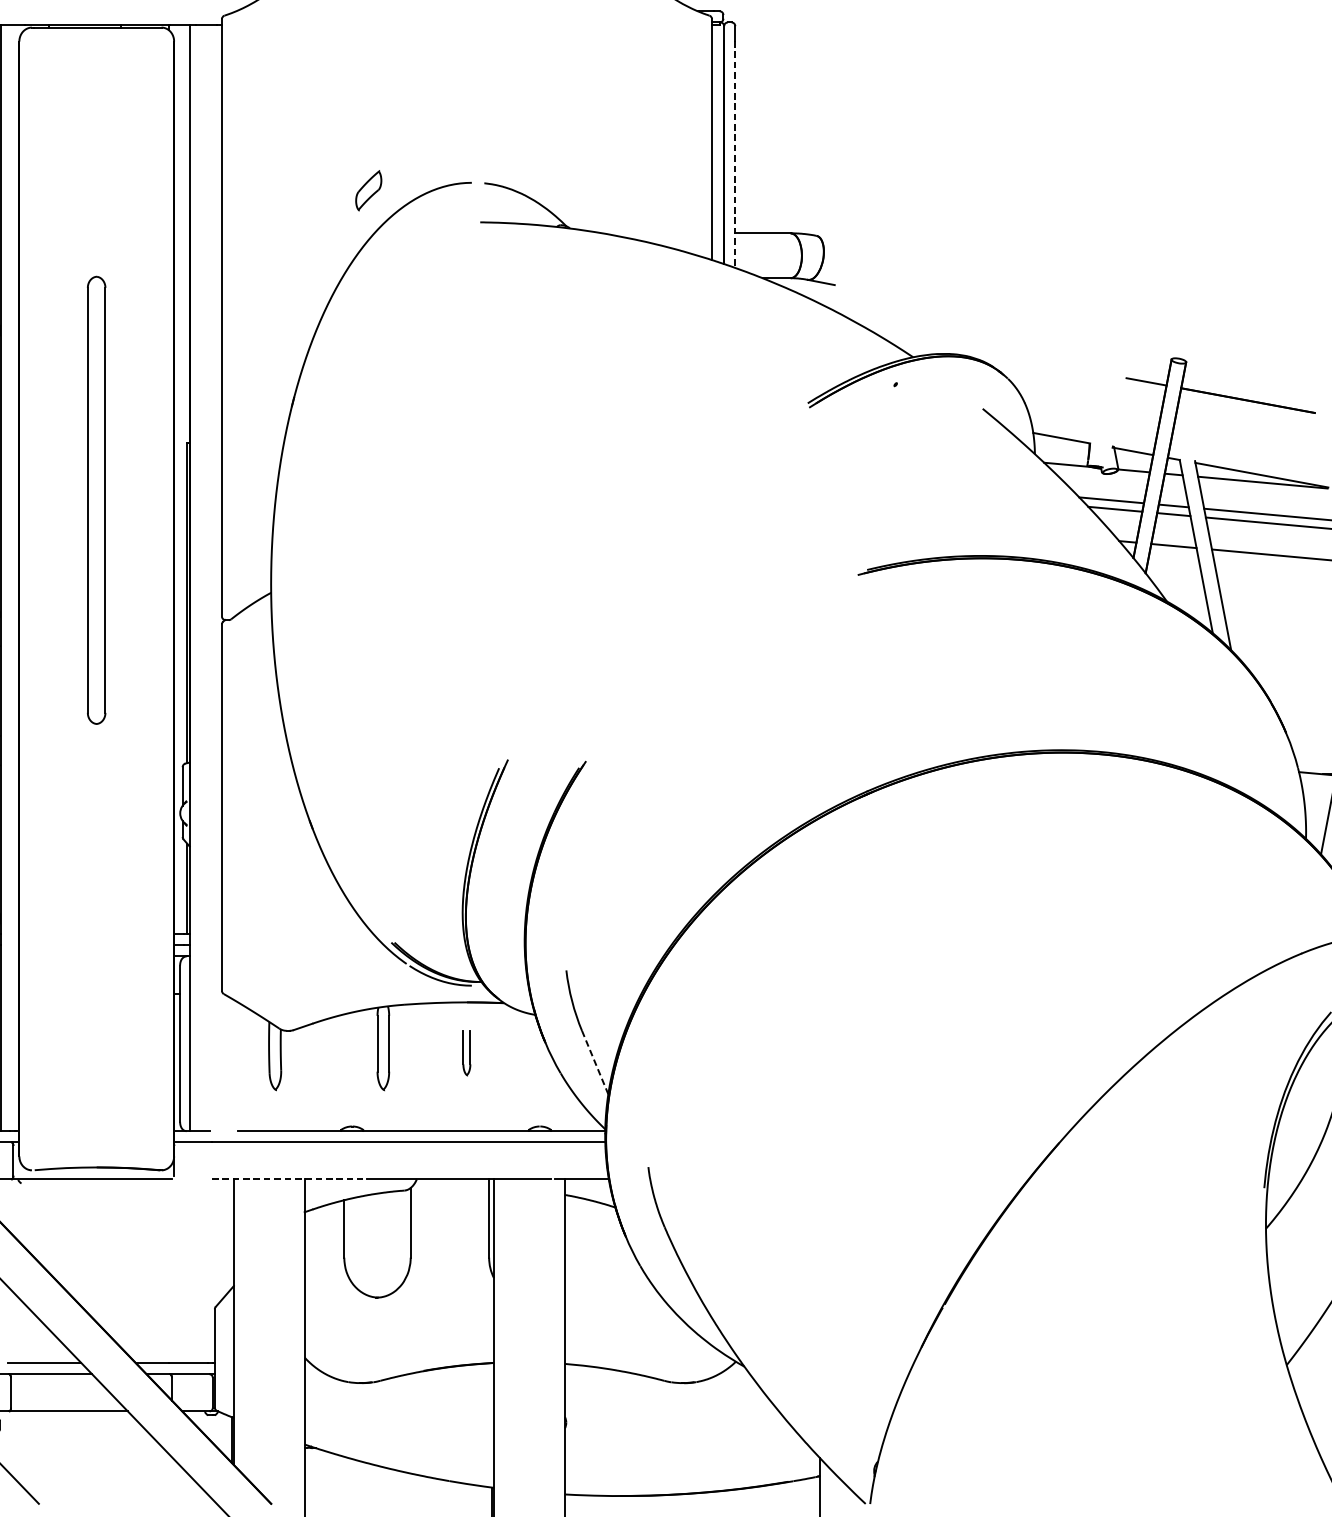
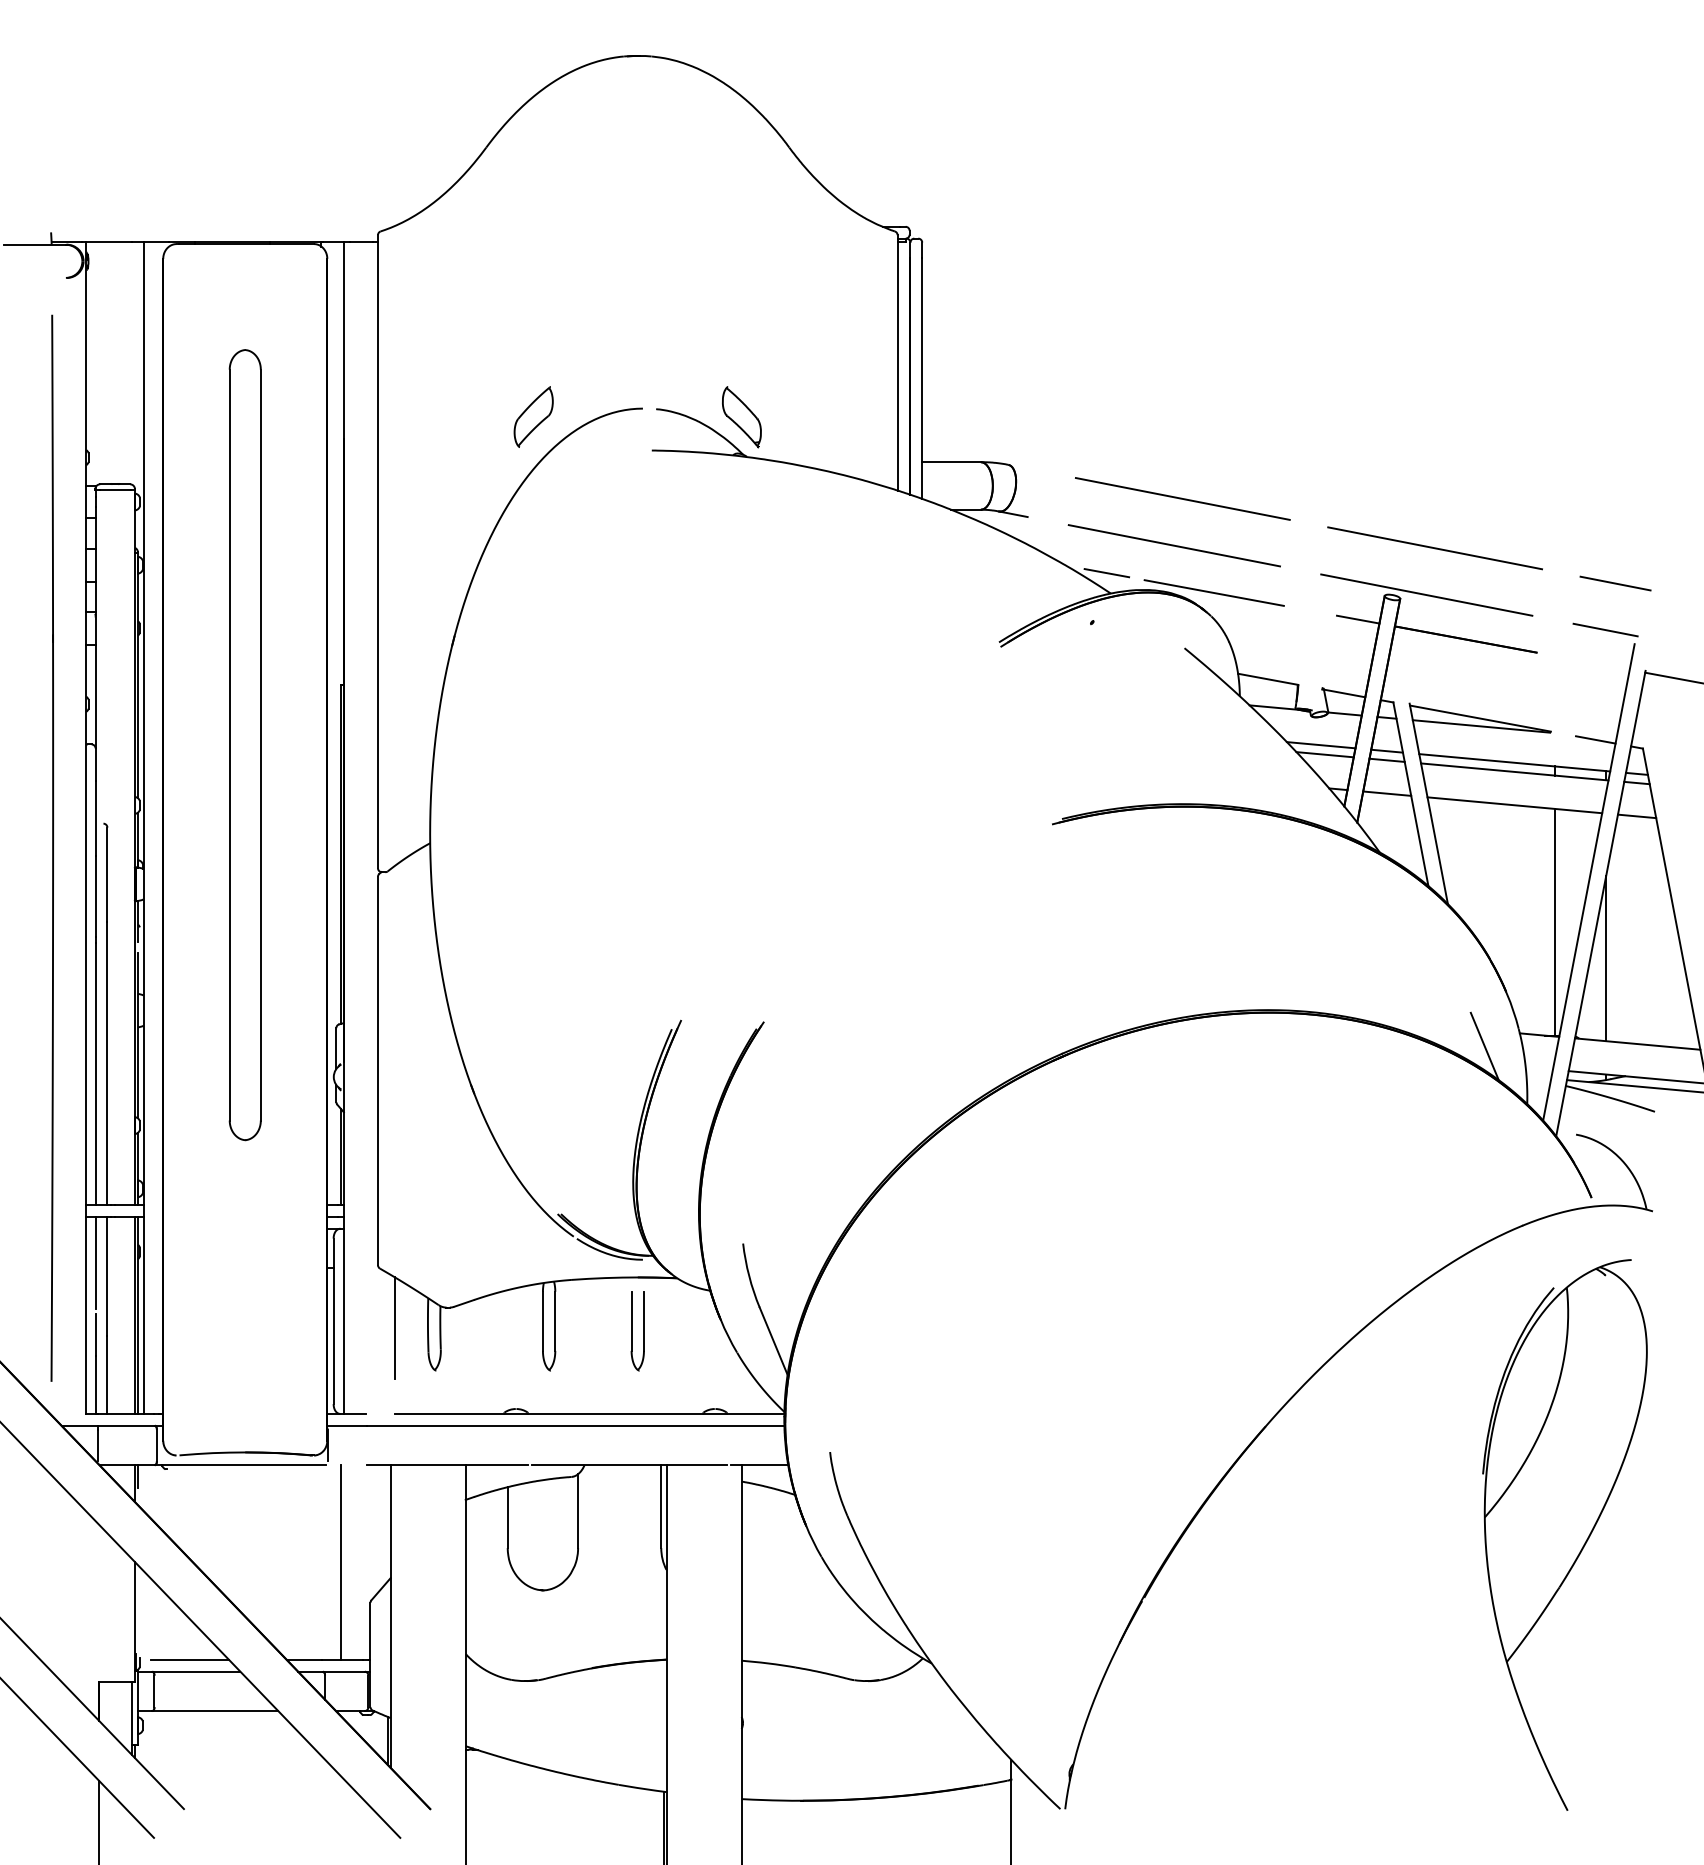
line: (735, 155) -> (922, 379), dashed -> solid
part: (368, 190) -> (533, 416), size x1.43
part: (564, 191) -> (741, 417), added
line: (980, 267) -> (1182, 498), added
line: (973, 311) -> (1174, 545), added
line: (1219, 314) -> (1435, 548), added
line: (909, 338) -> (1106, 573), added
line: (1010, 356) -> (1213, 592), added
line: (1210, 358) -> (1426, 594), added
part: (96, 500) -> (244, 745), size x1.67
line: (1265, 784) -> (1484, 1046), added
line: (237, 1050) -> (394, 1328), added
part: (466, 1053) -> (637, 1331), size x1.67
line: (595, 1062) -> (773, 1341), dashed -> solid
line: (288, 1179) -> (448, 1465), dashed -> solid
line: (187, 1271) -> (341, 1562), added

